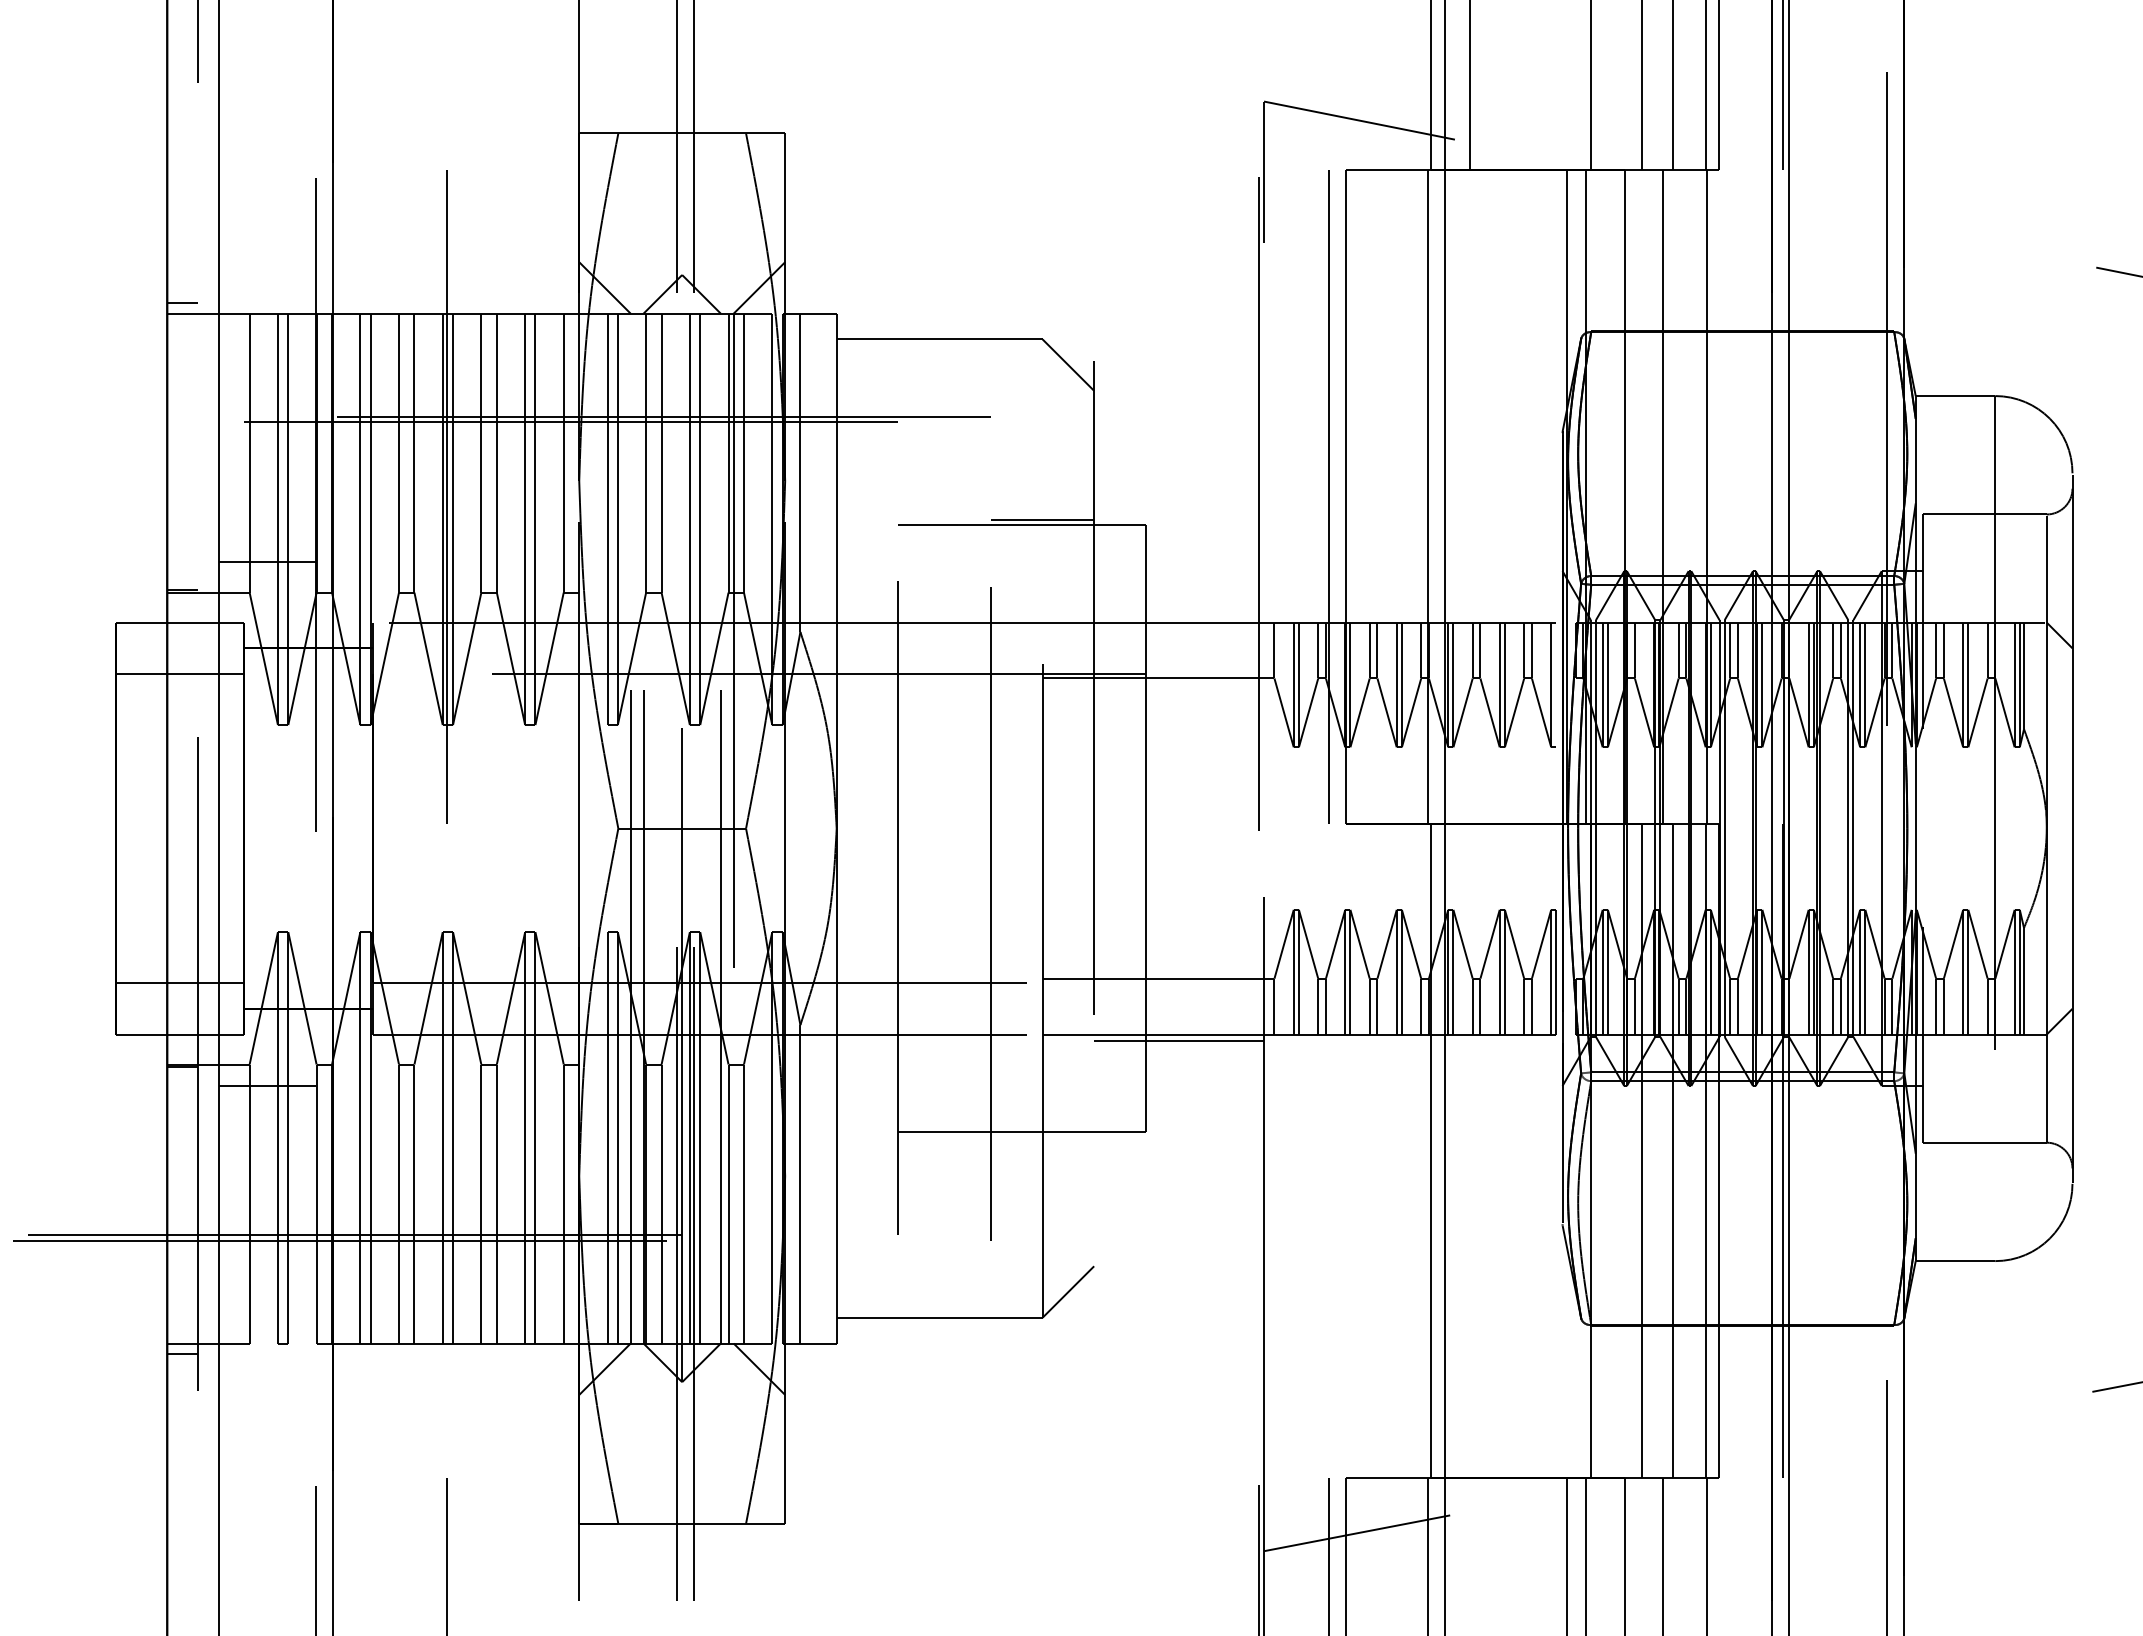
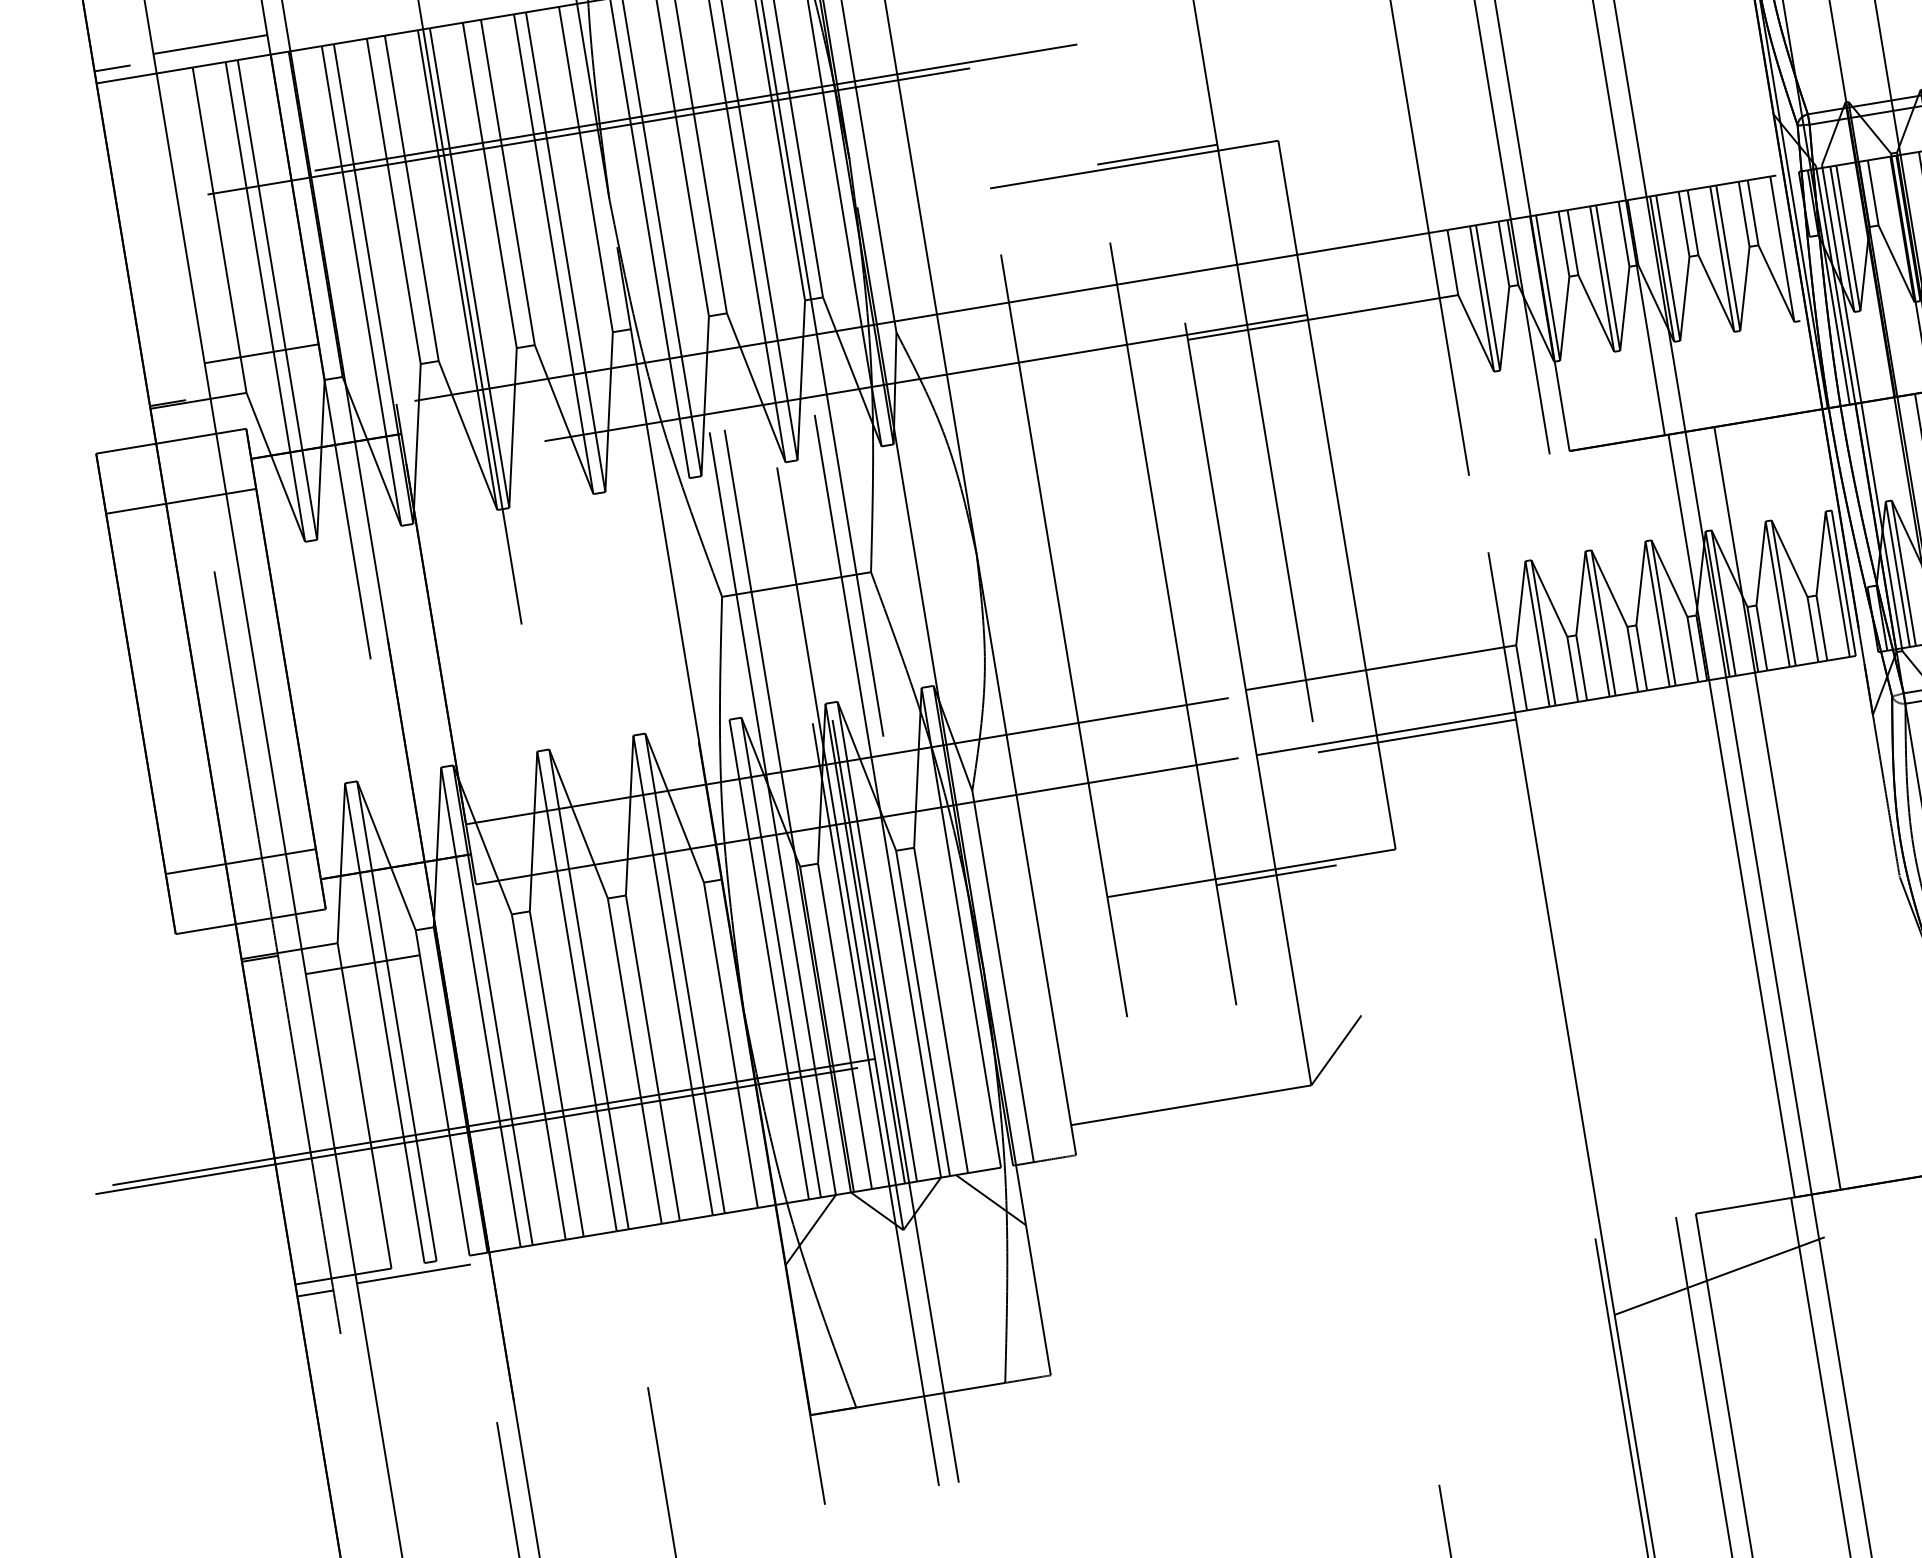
line: (267, 296) -> (210, 44), added
line: (1042, 1137) -> (1276, 875), added
line: (1469, 1150) -> (1776, 807), added
line: (267, 1351) -> (413, 1274), added

